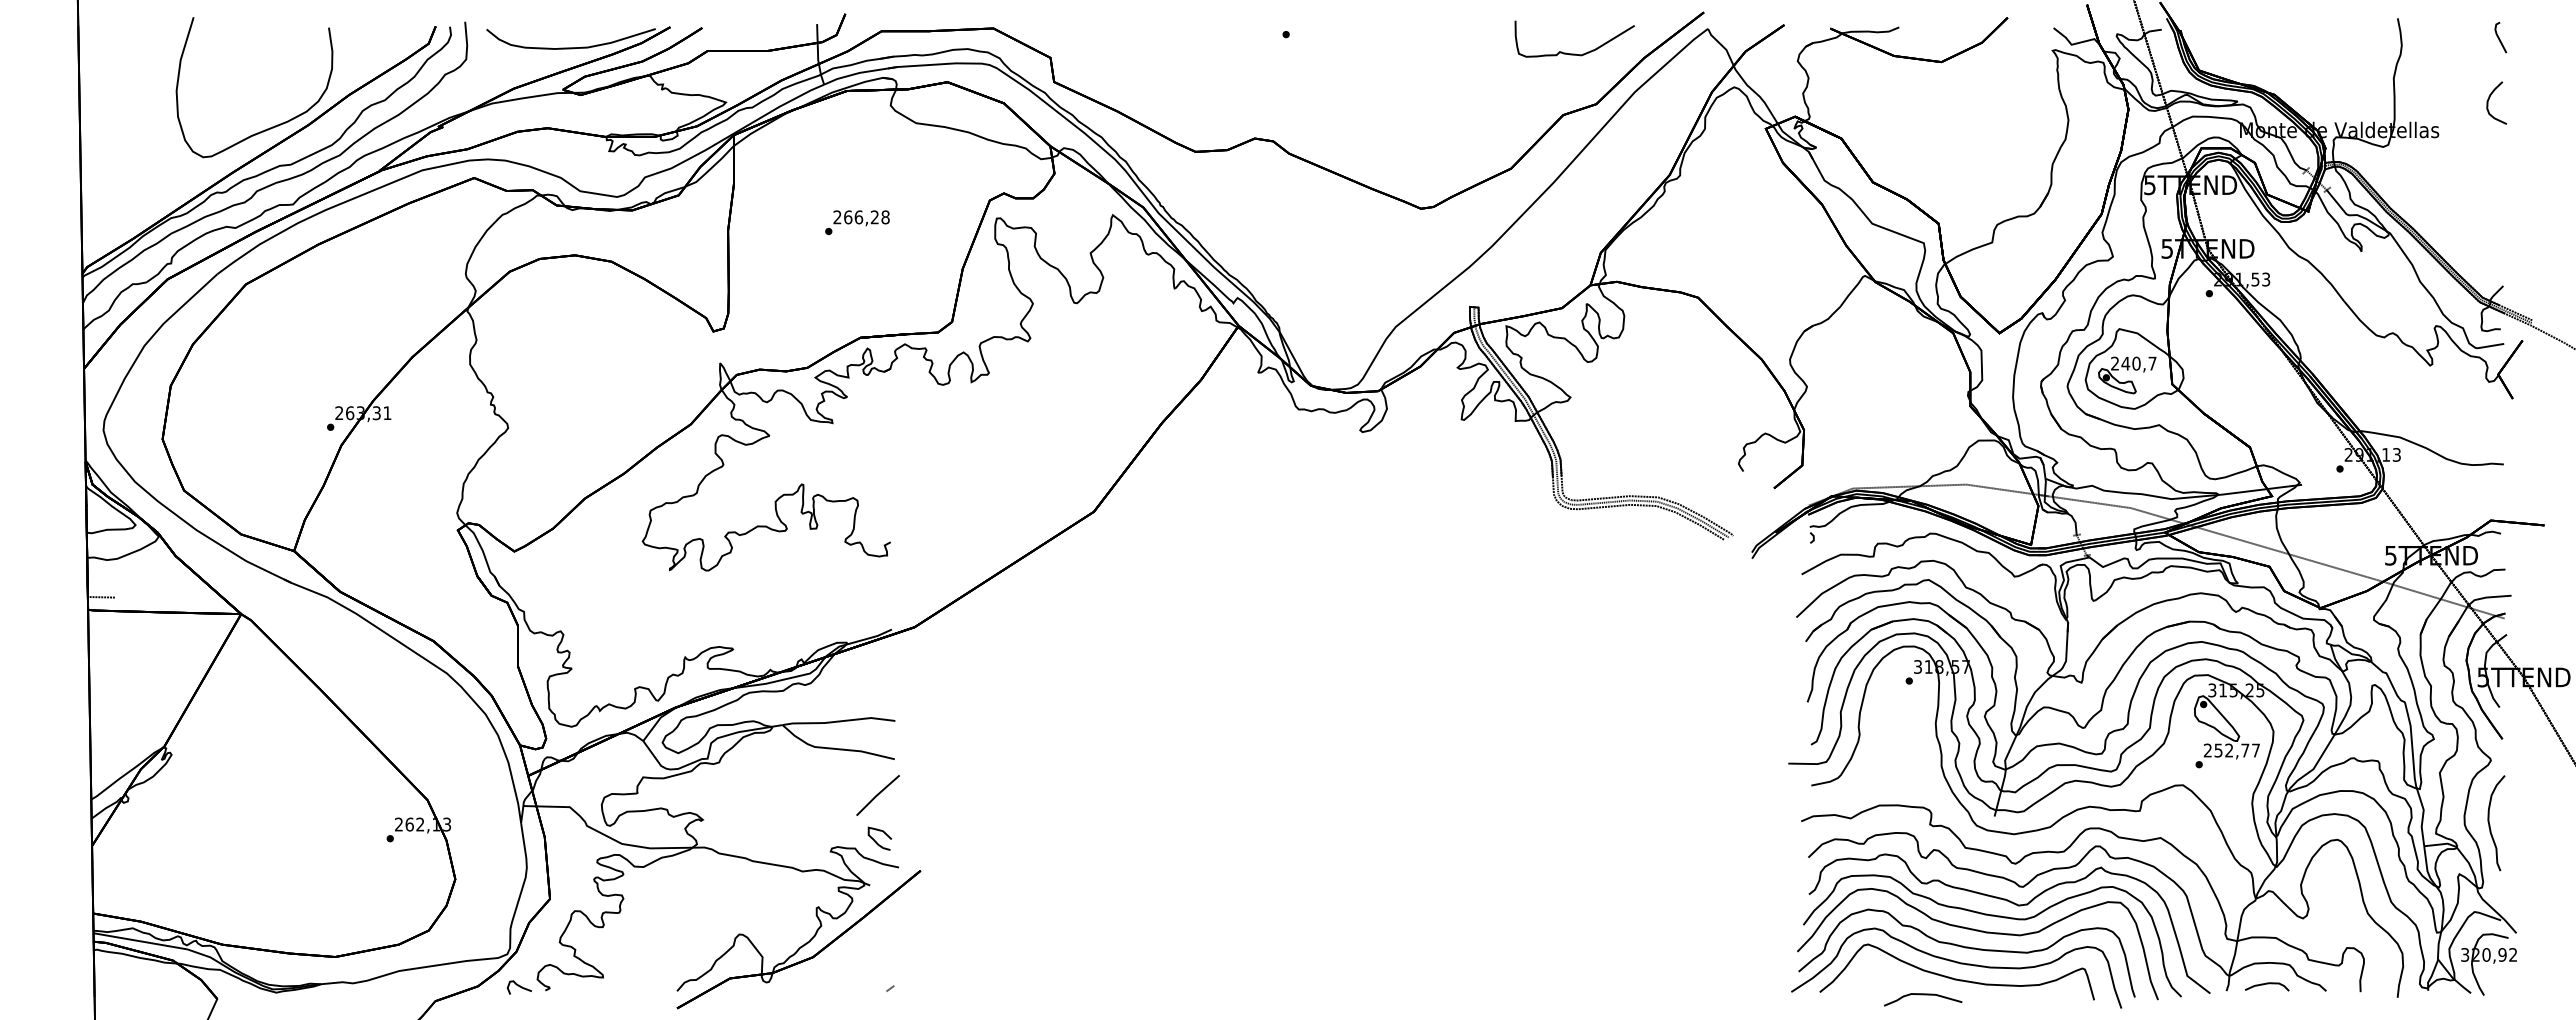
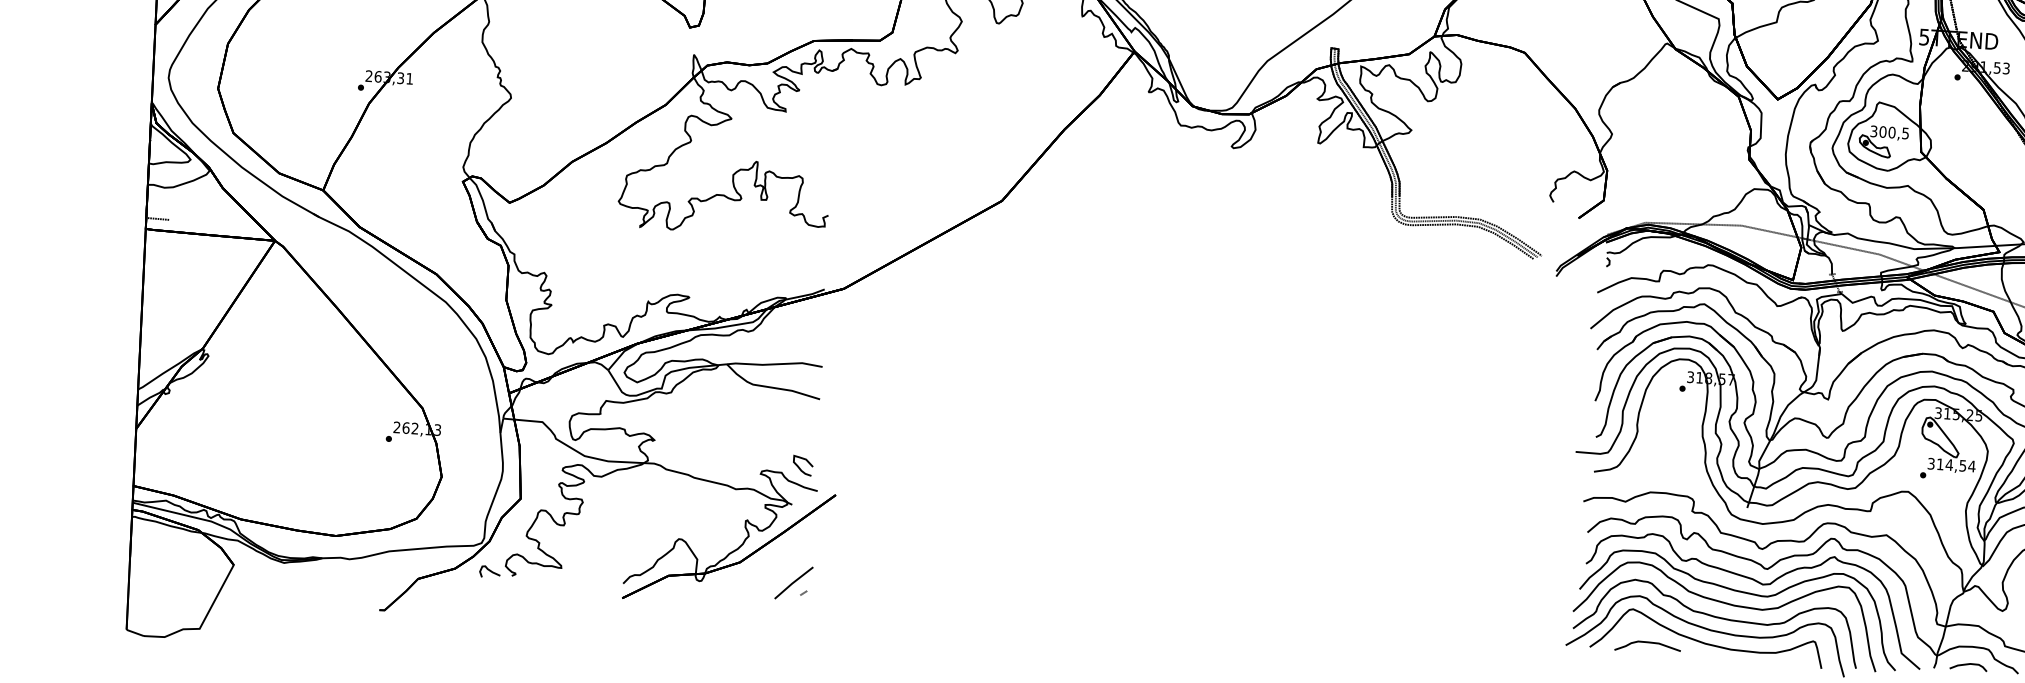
text: (2133, 363) -> (1889, 132), 240,7 -> 300,5
text: (2232, 750) -> (1952, 465), 252,77 -> 314,54
line: (877, 795) -> (793, 583), moved
curve: (1923, 995) -> (1648, 643), moved

